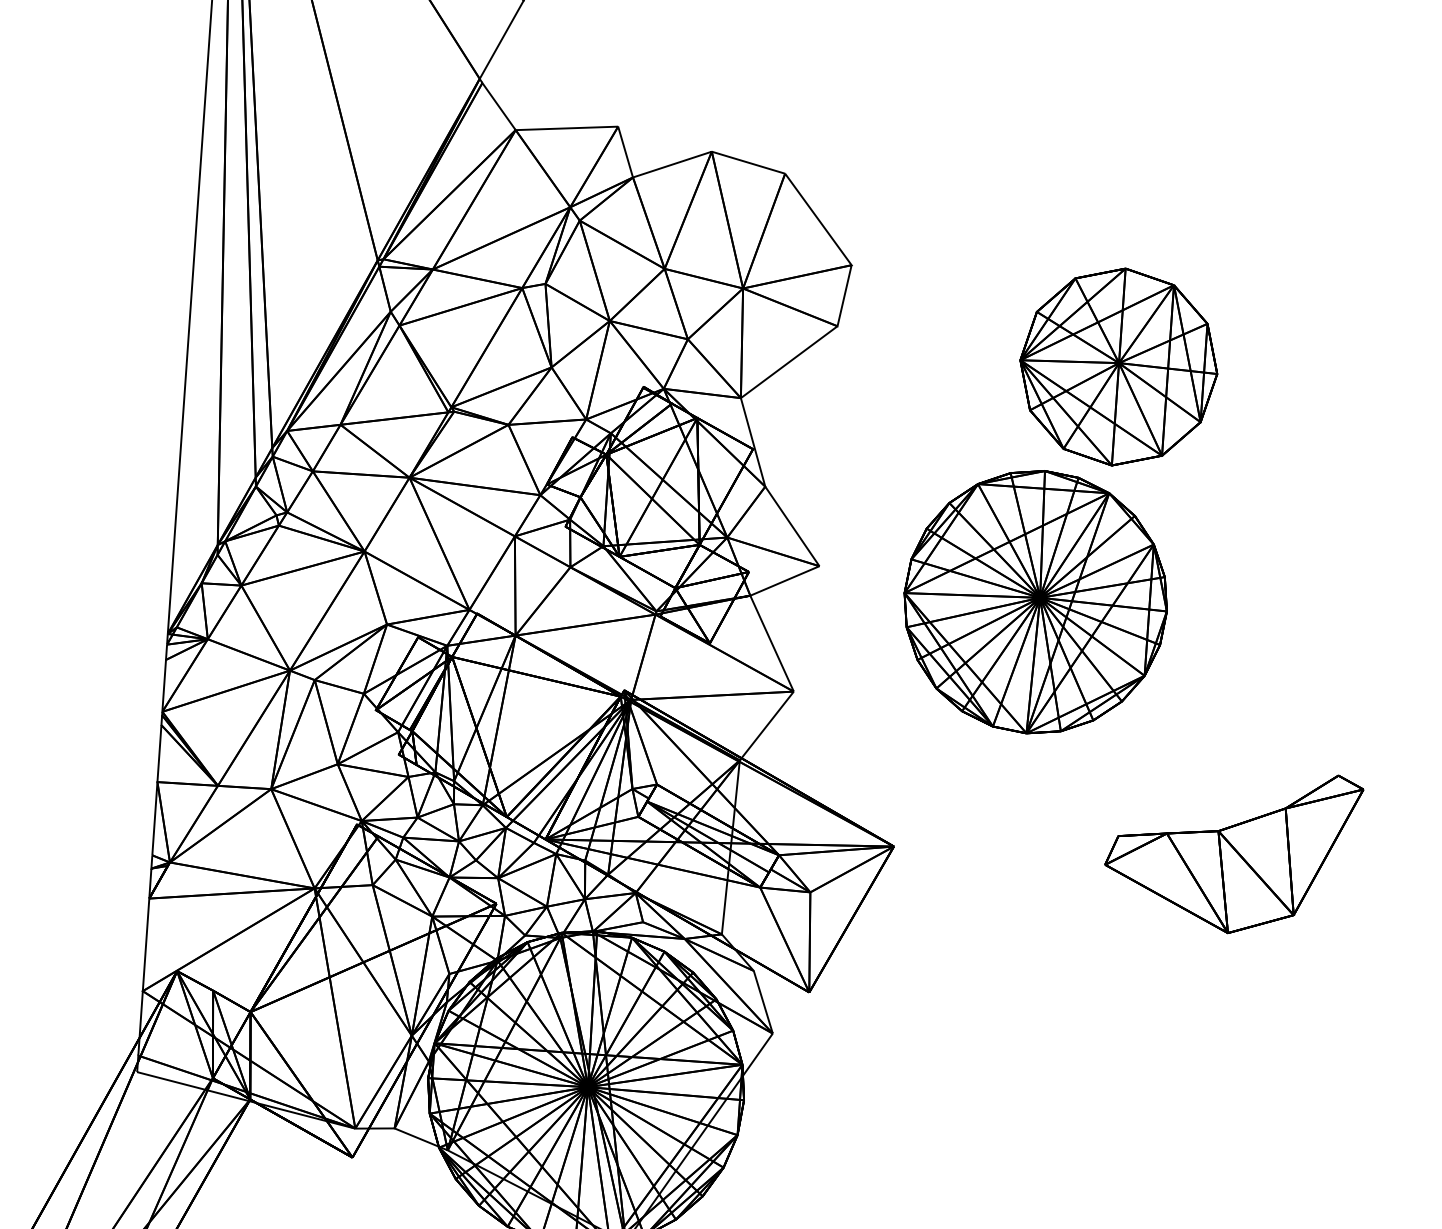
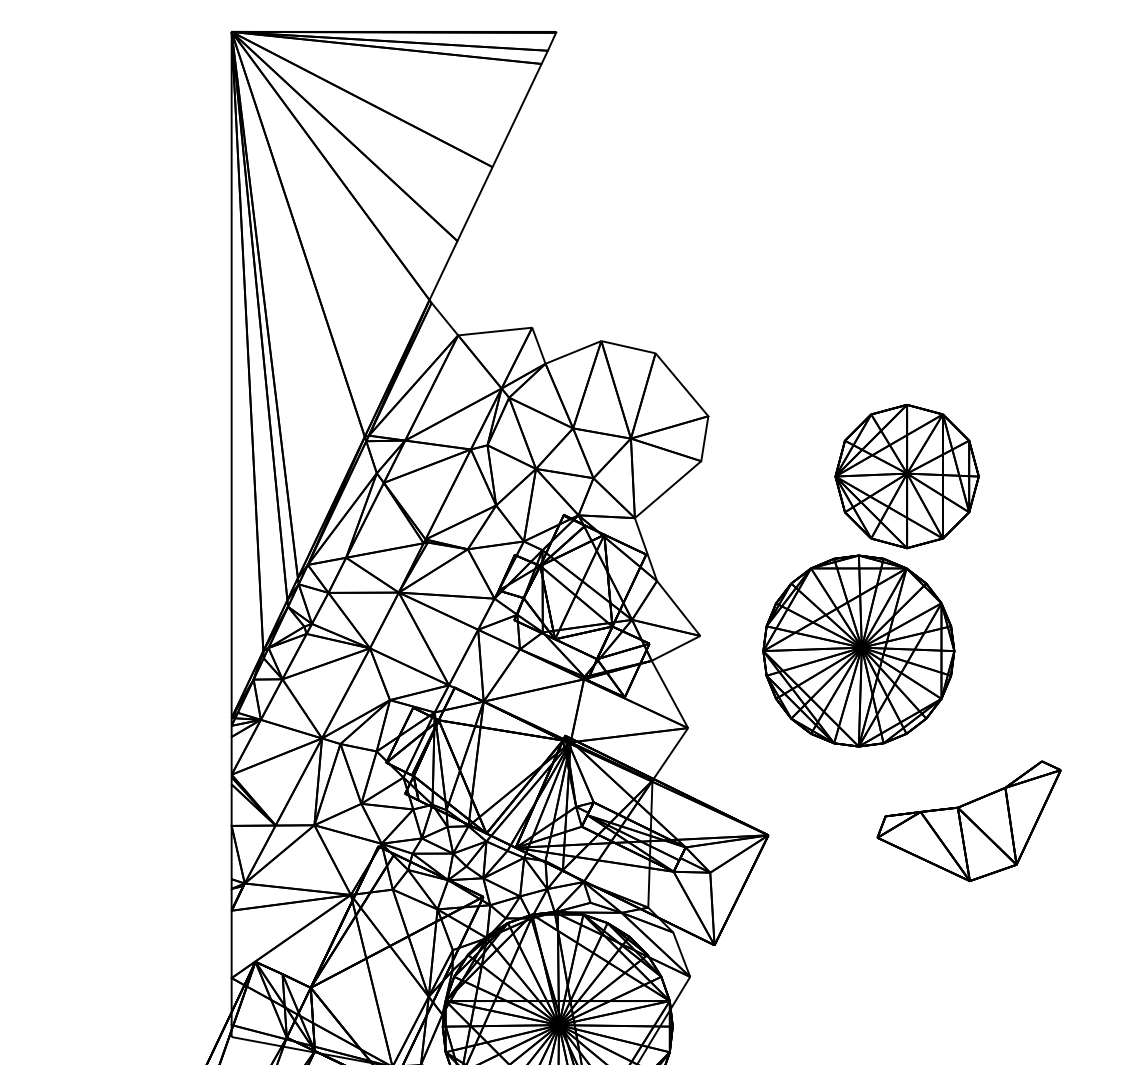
part: (1231, 851) -> (968, 821), moved

